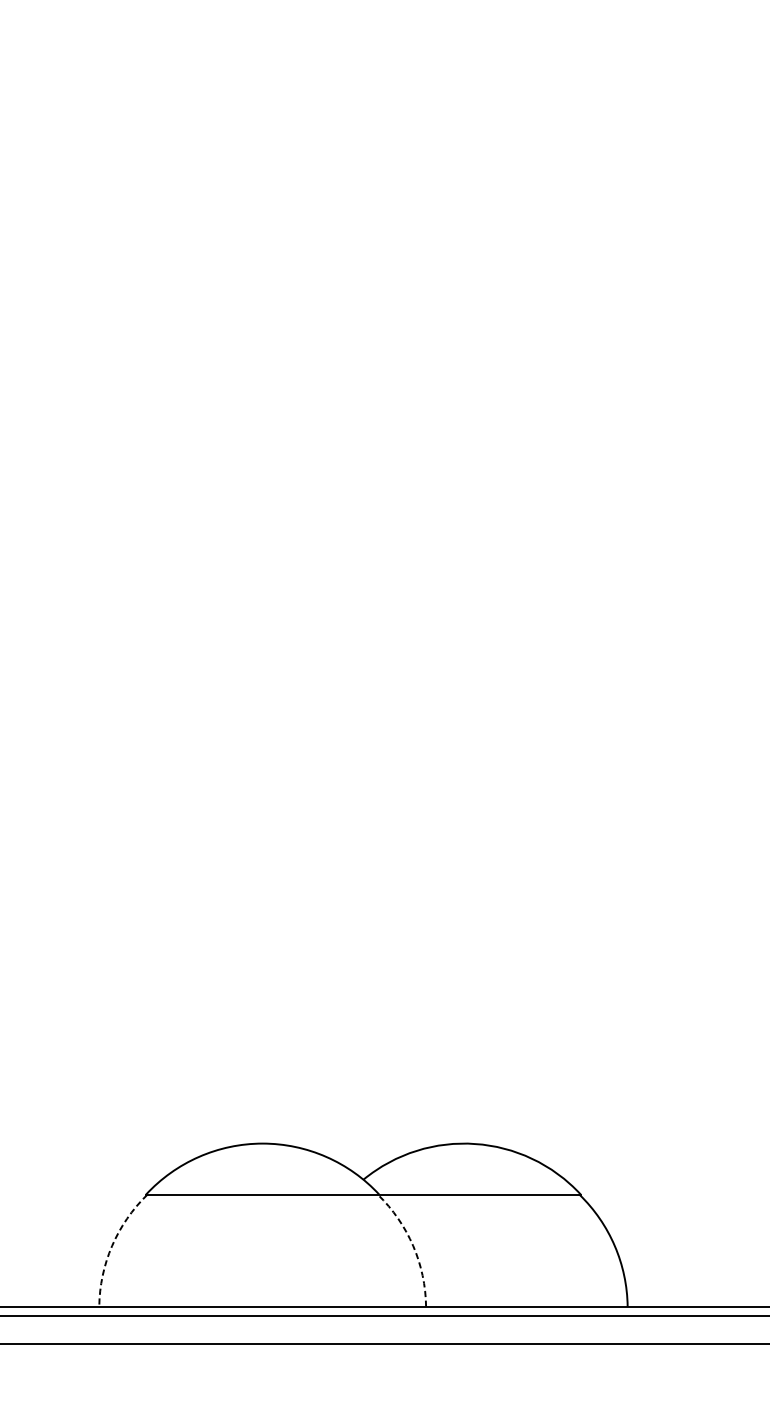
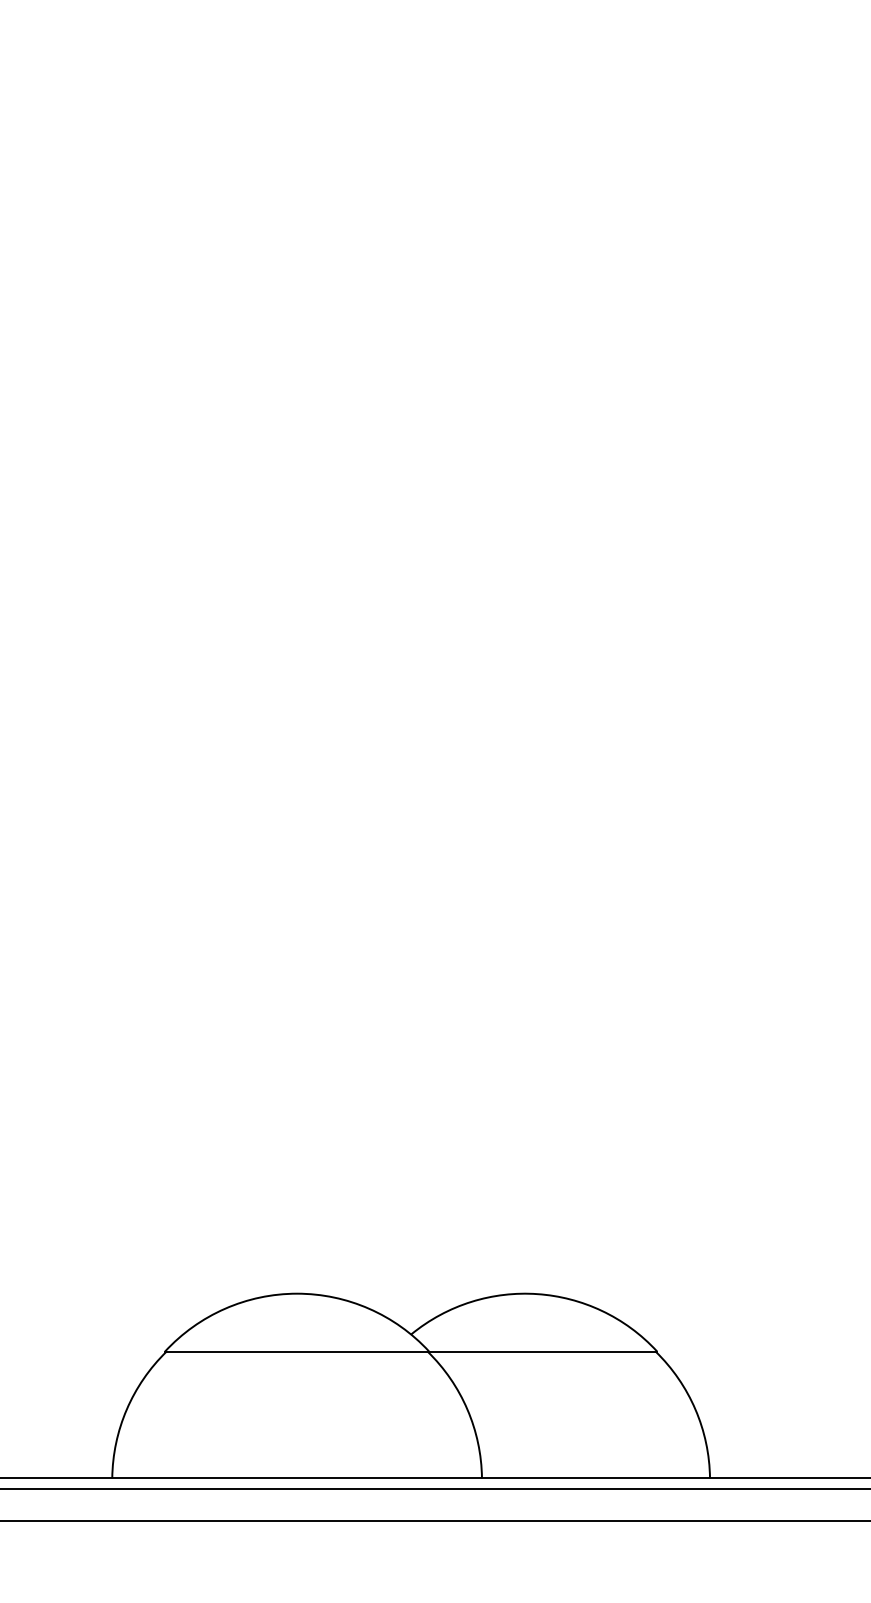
arc: (111, 1245) -> (126, 1409), dashed -> solid
arc: (413, 1245) -> (467, 1409), dashed -> solid

